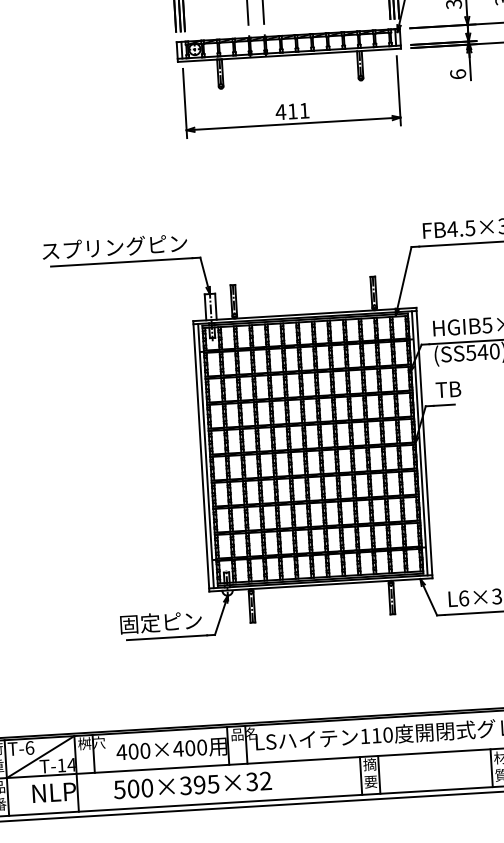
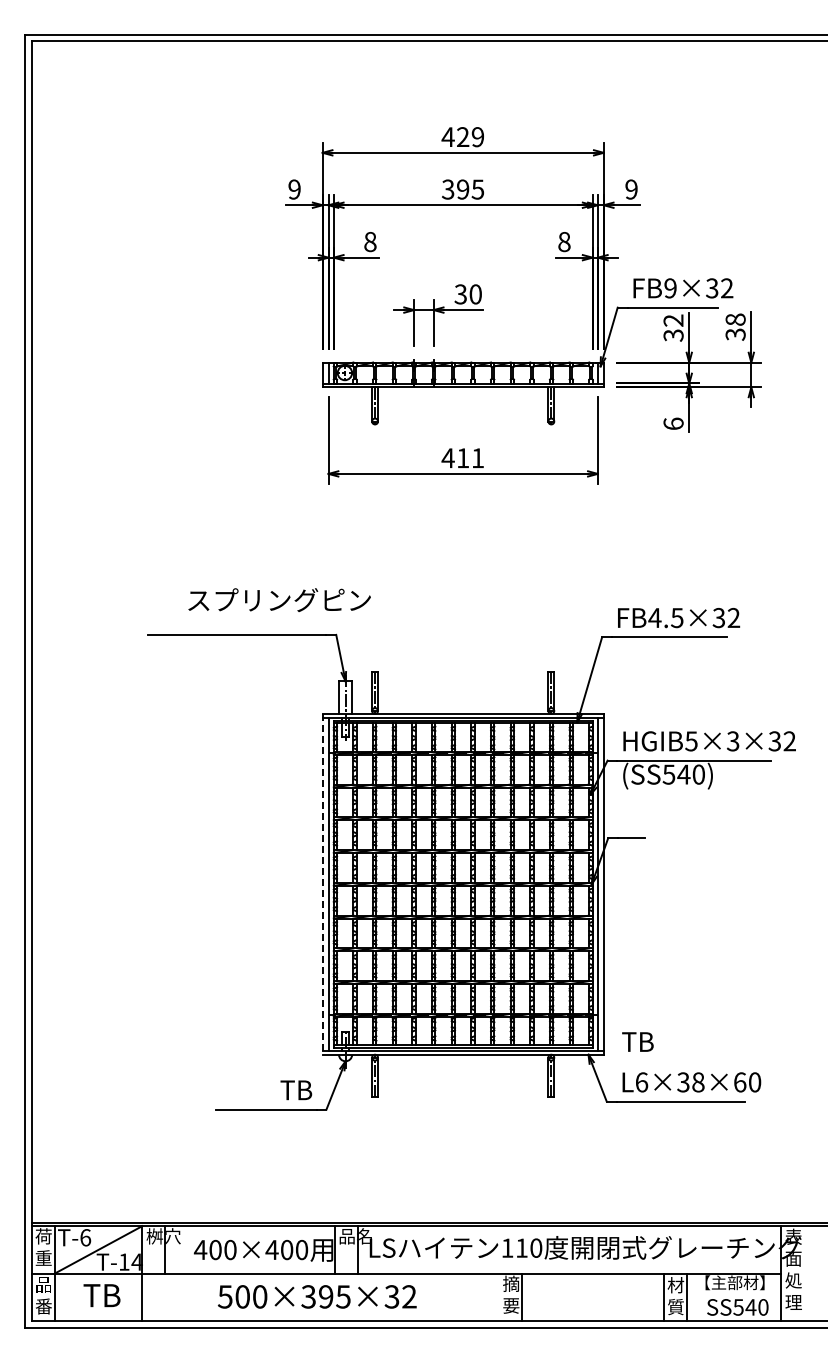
text: (114, 246) -> (279, 599), moved
text: (448, 389) -> (637, 1041), moved
line: (201, 456) -> (322, 884), solid -> dashed
text: (161, 622) -> (260, 1089), 固定ピン -> TB
line: (361, 775) -> (499, 1297), removed
text: (192, 785) -> (316, 1296), moved
text: (53, 792) -> (111, 1295), NLP -> TB

